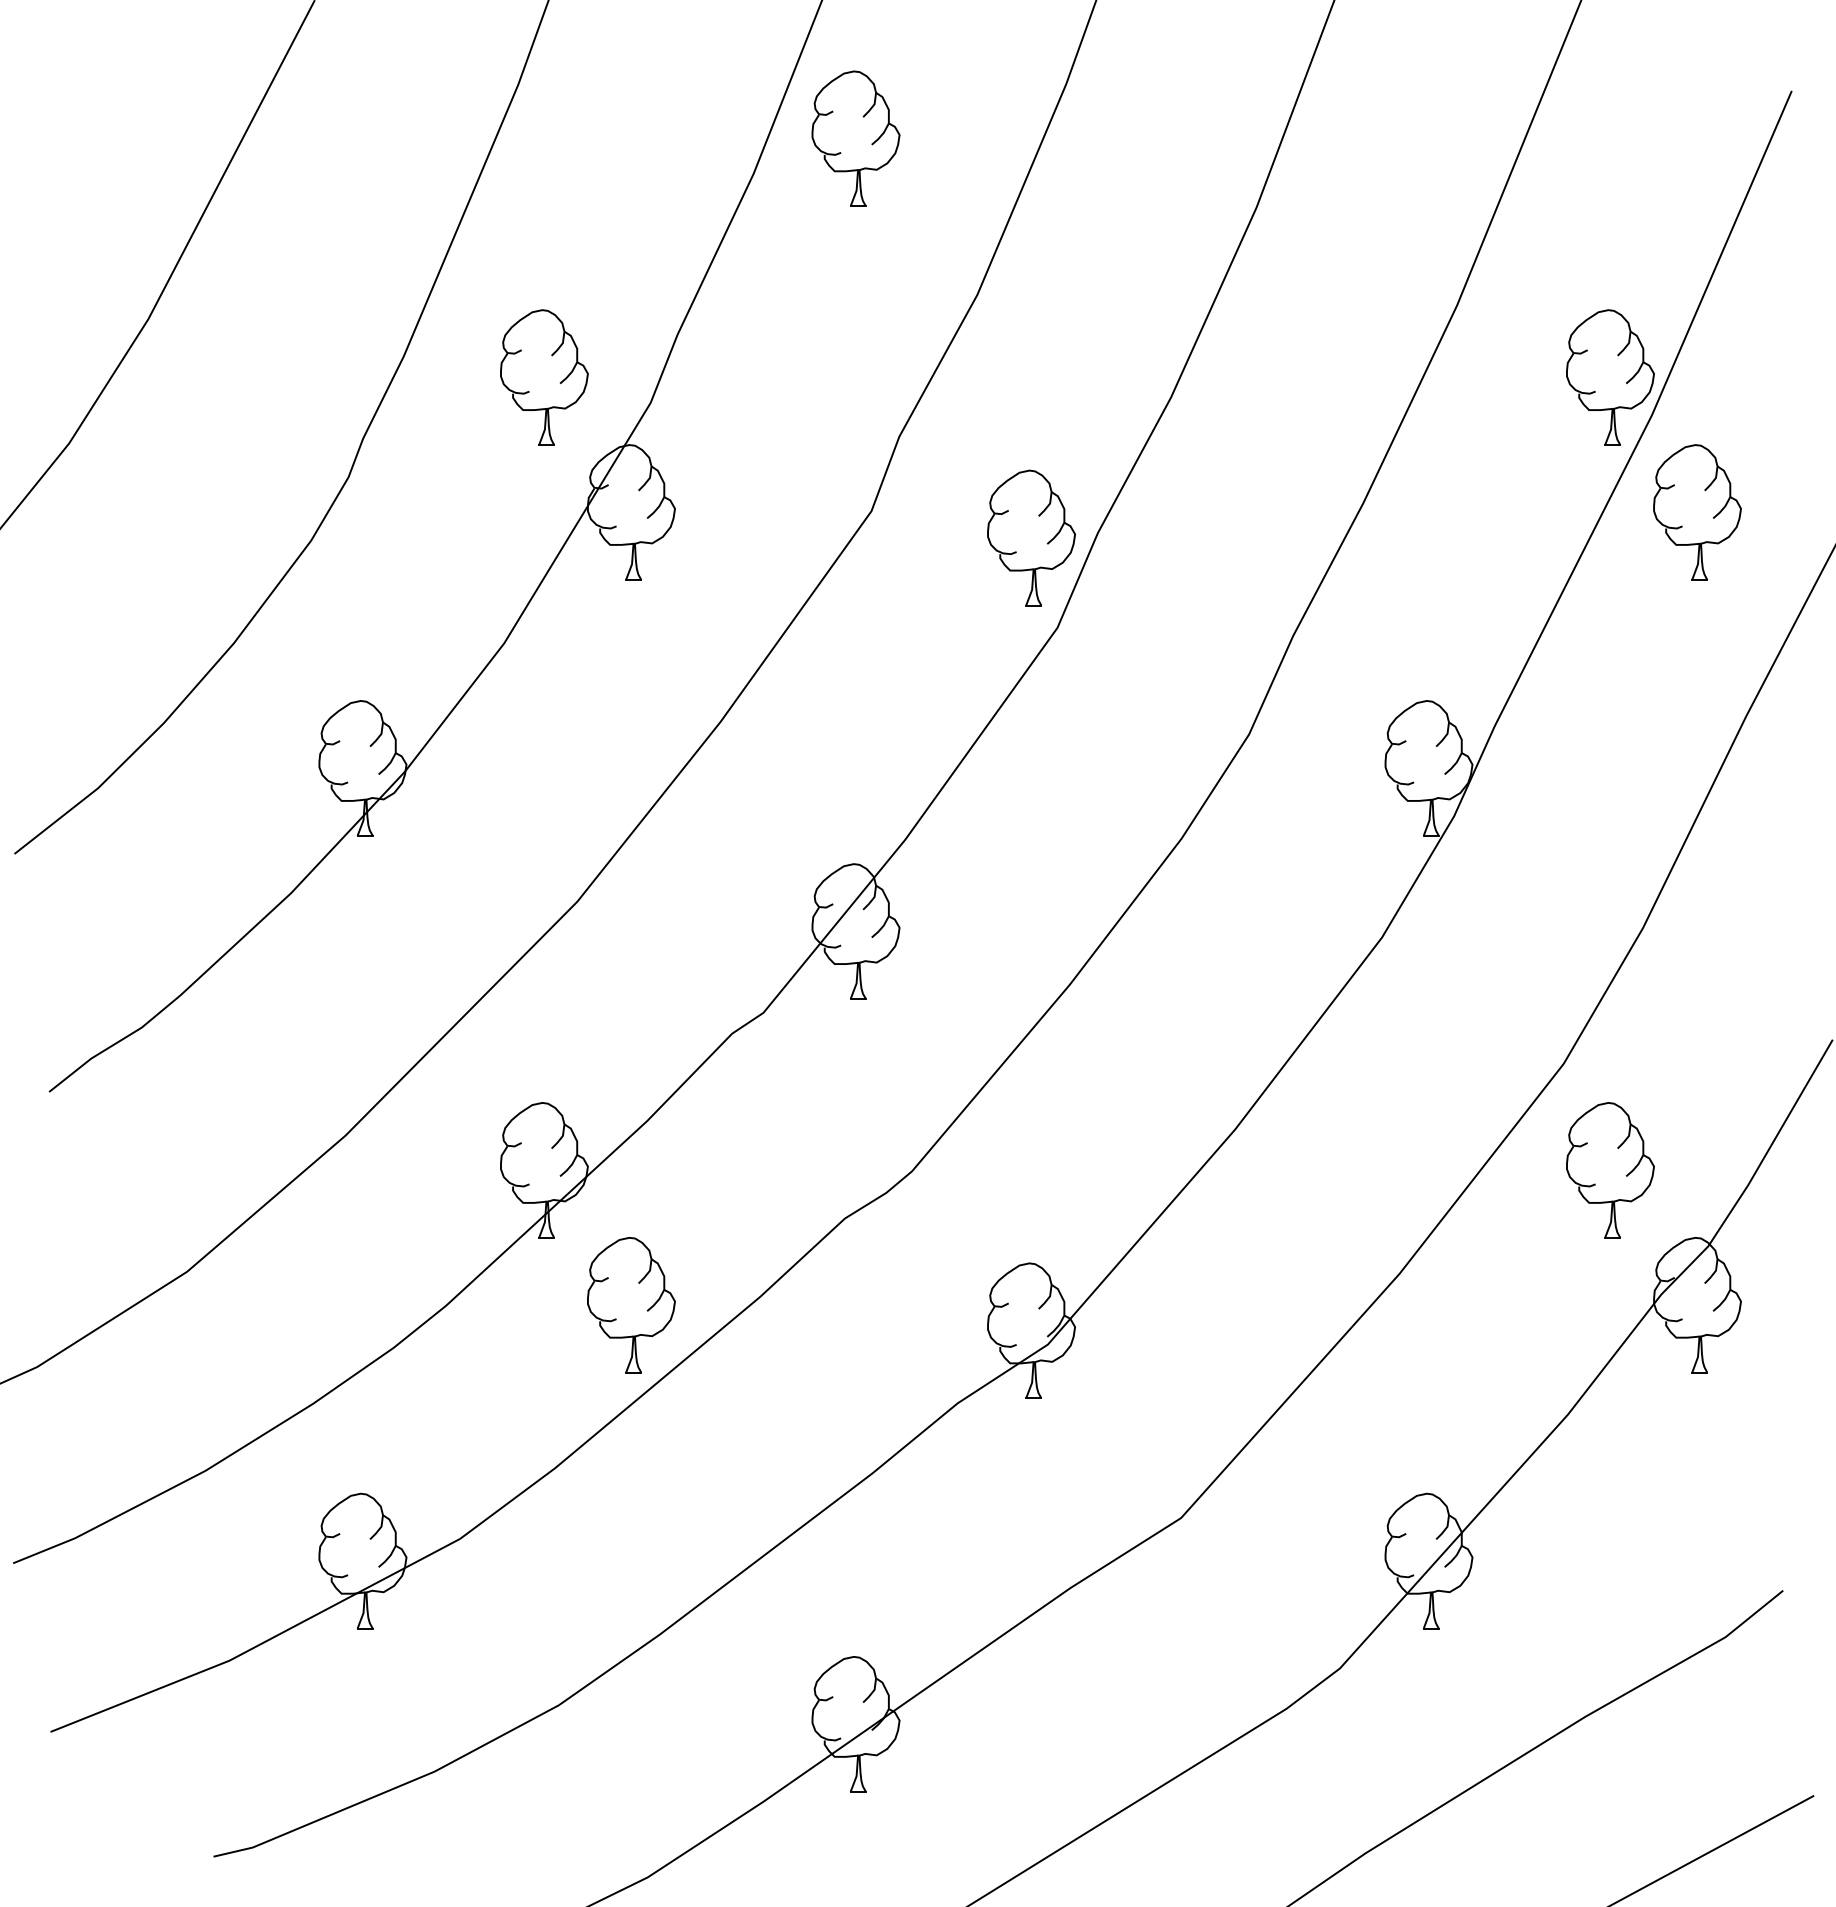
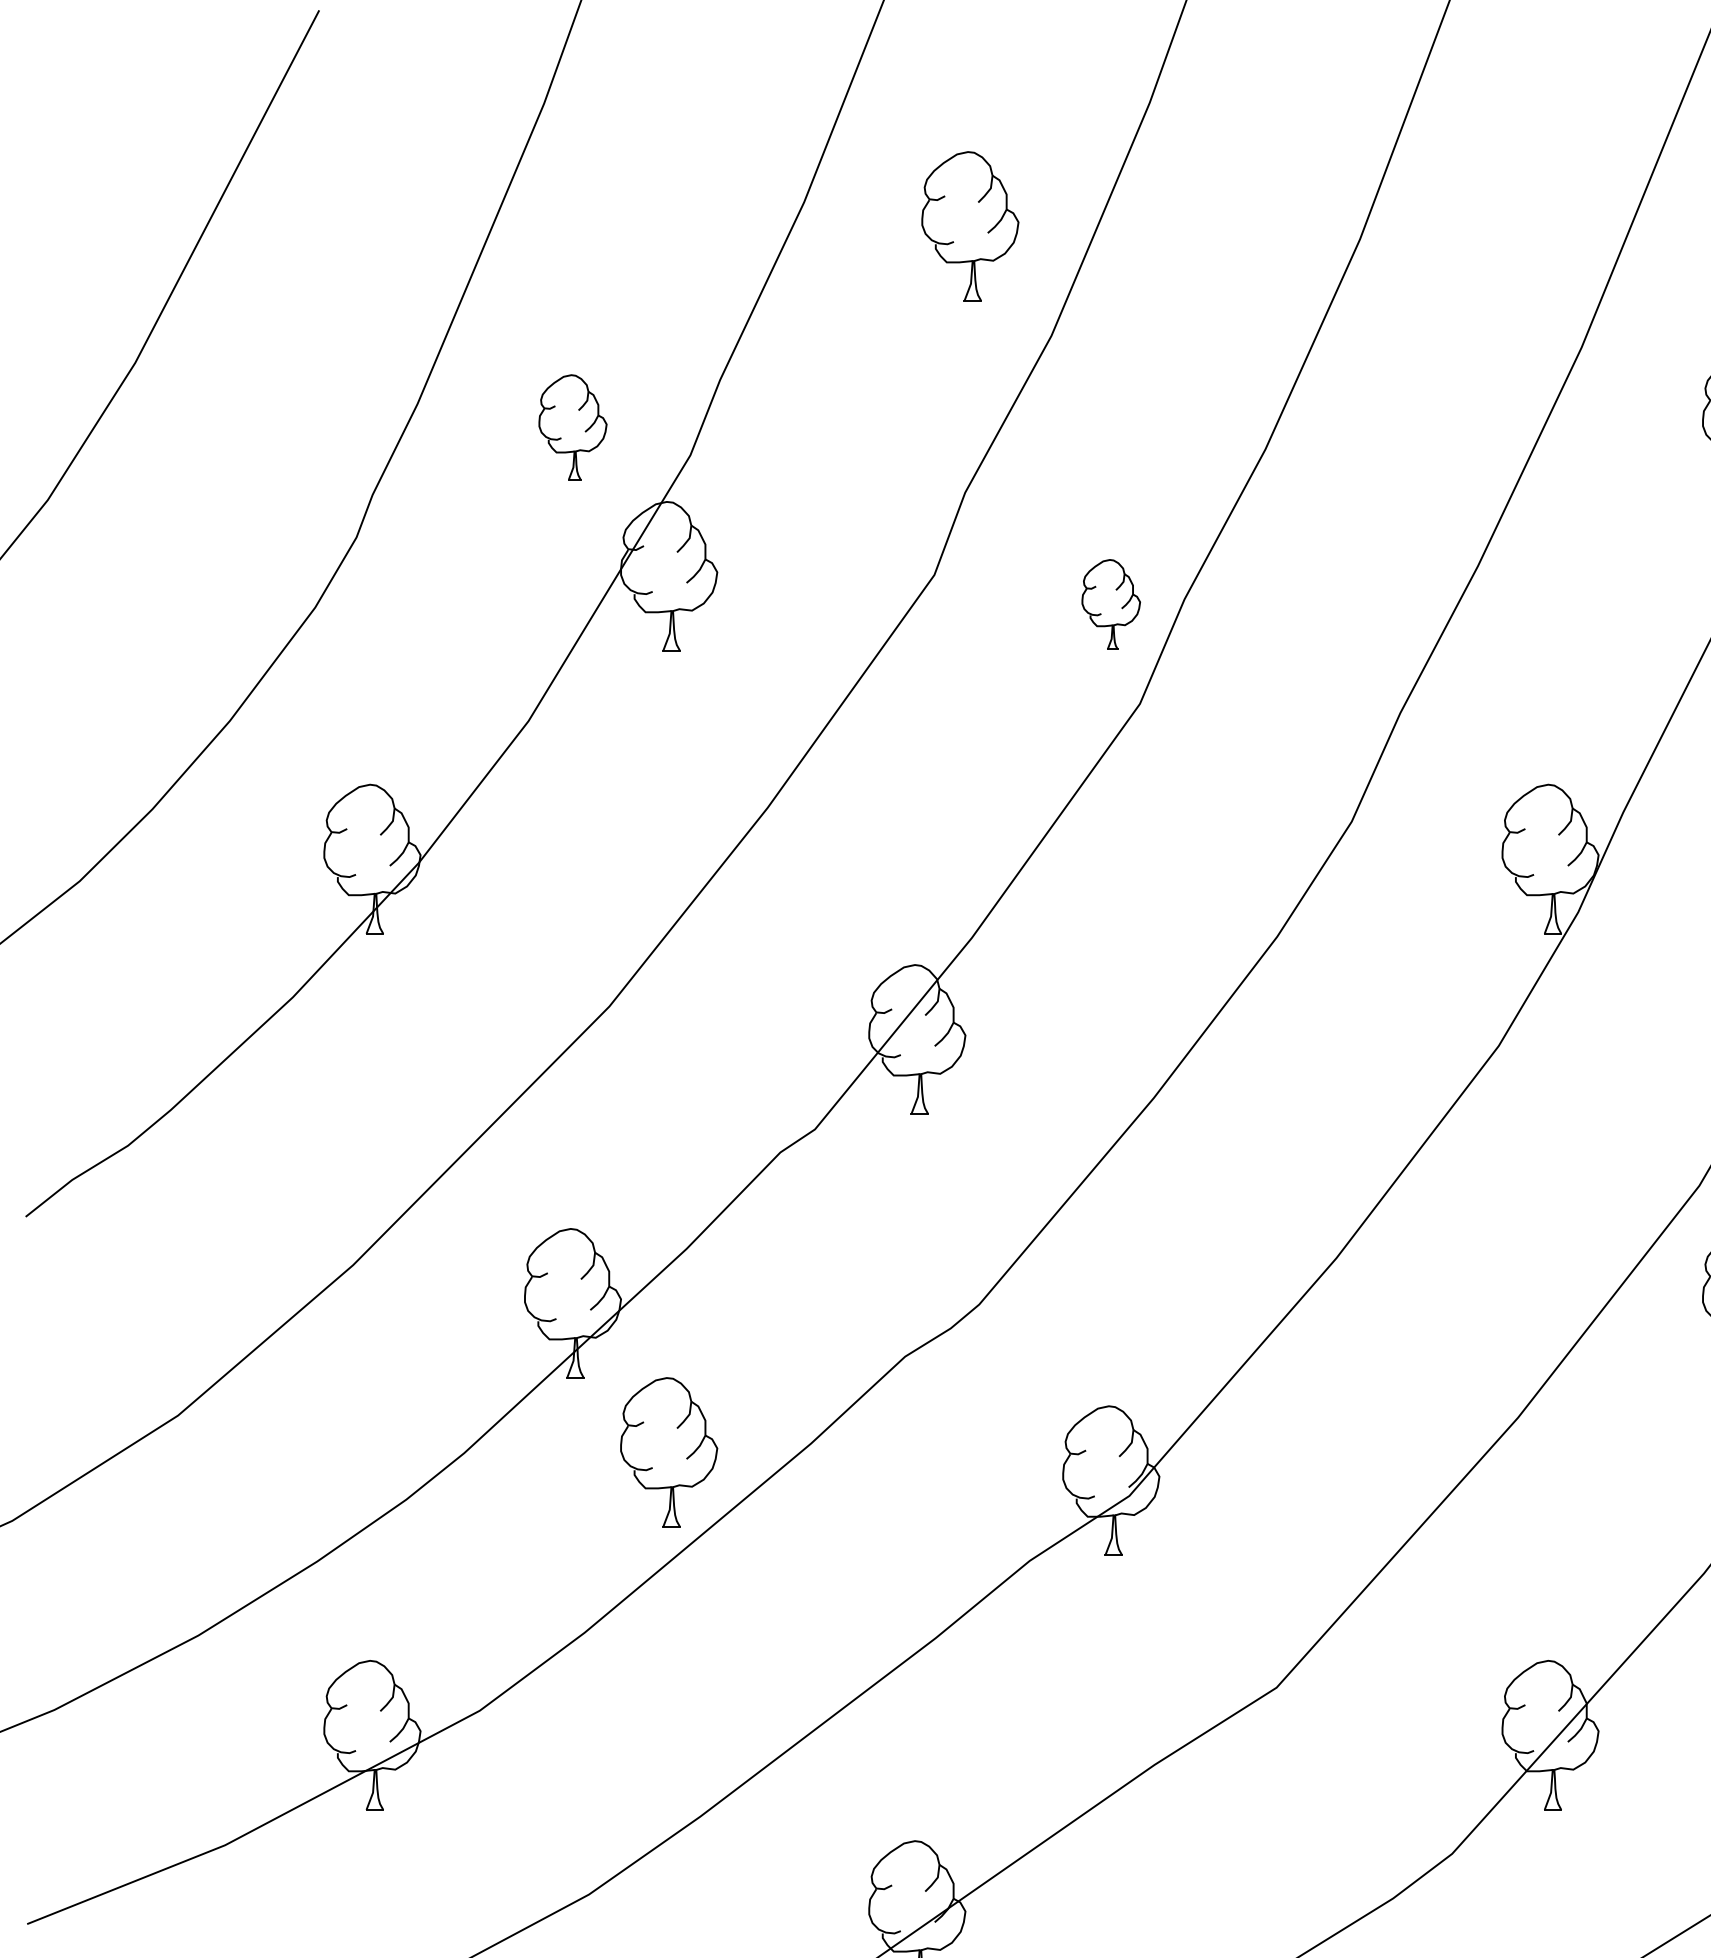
part: (855, 138) -> (969, 226), moved
part: (544, 377) -> (573, 427), size x0.7
part: (1031, 537) -> (1111, 604), size x0.6

